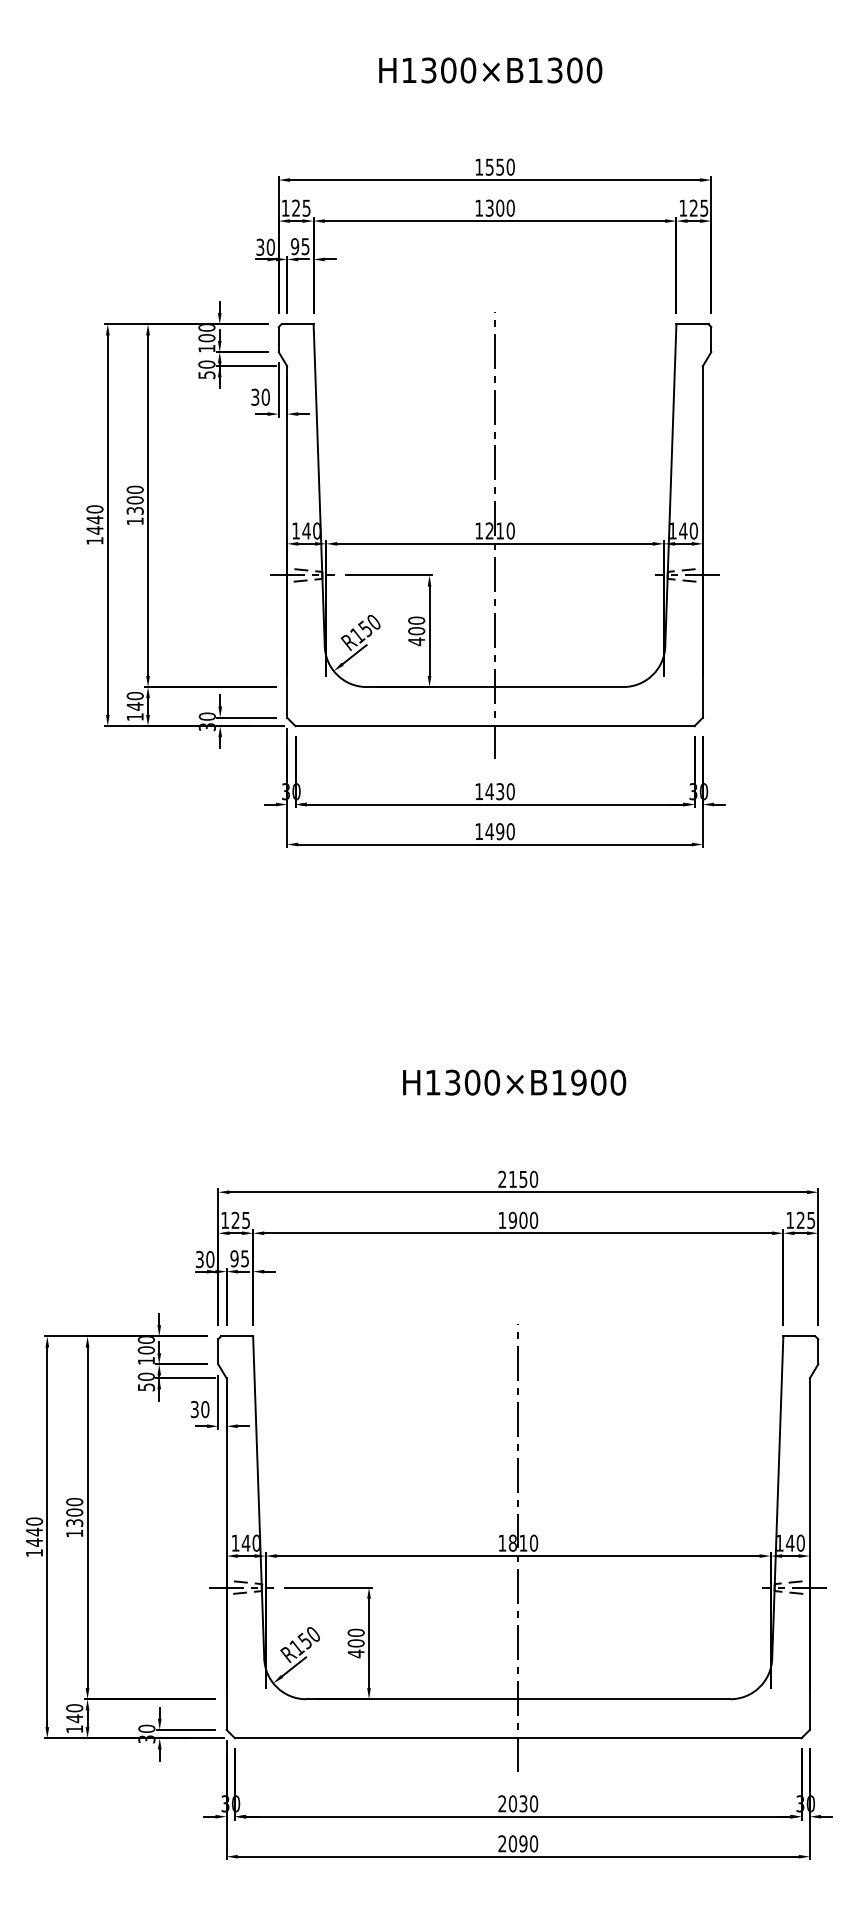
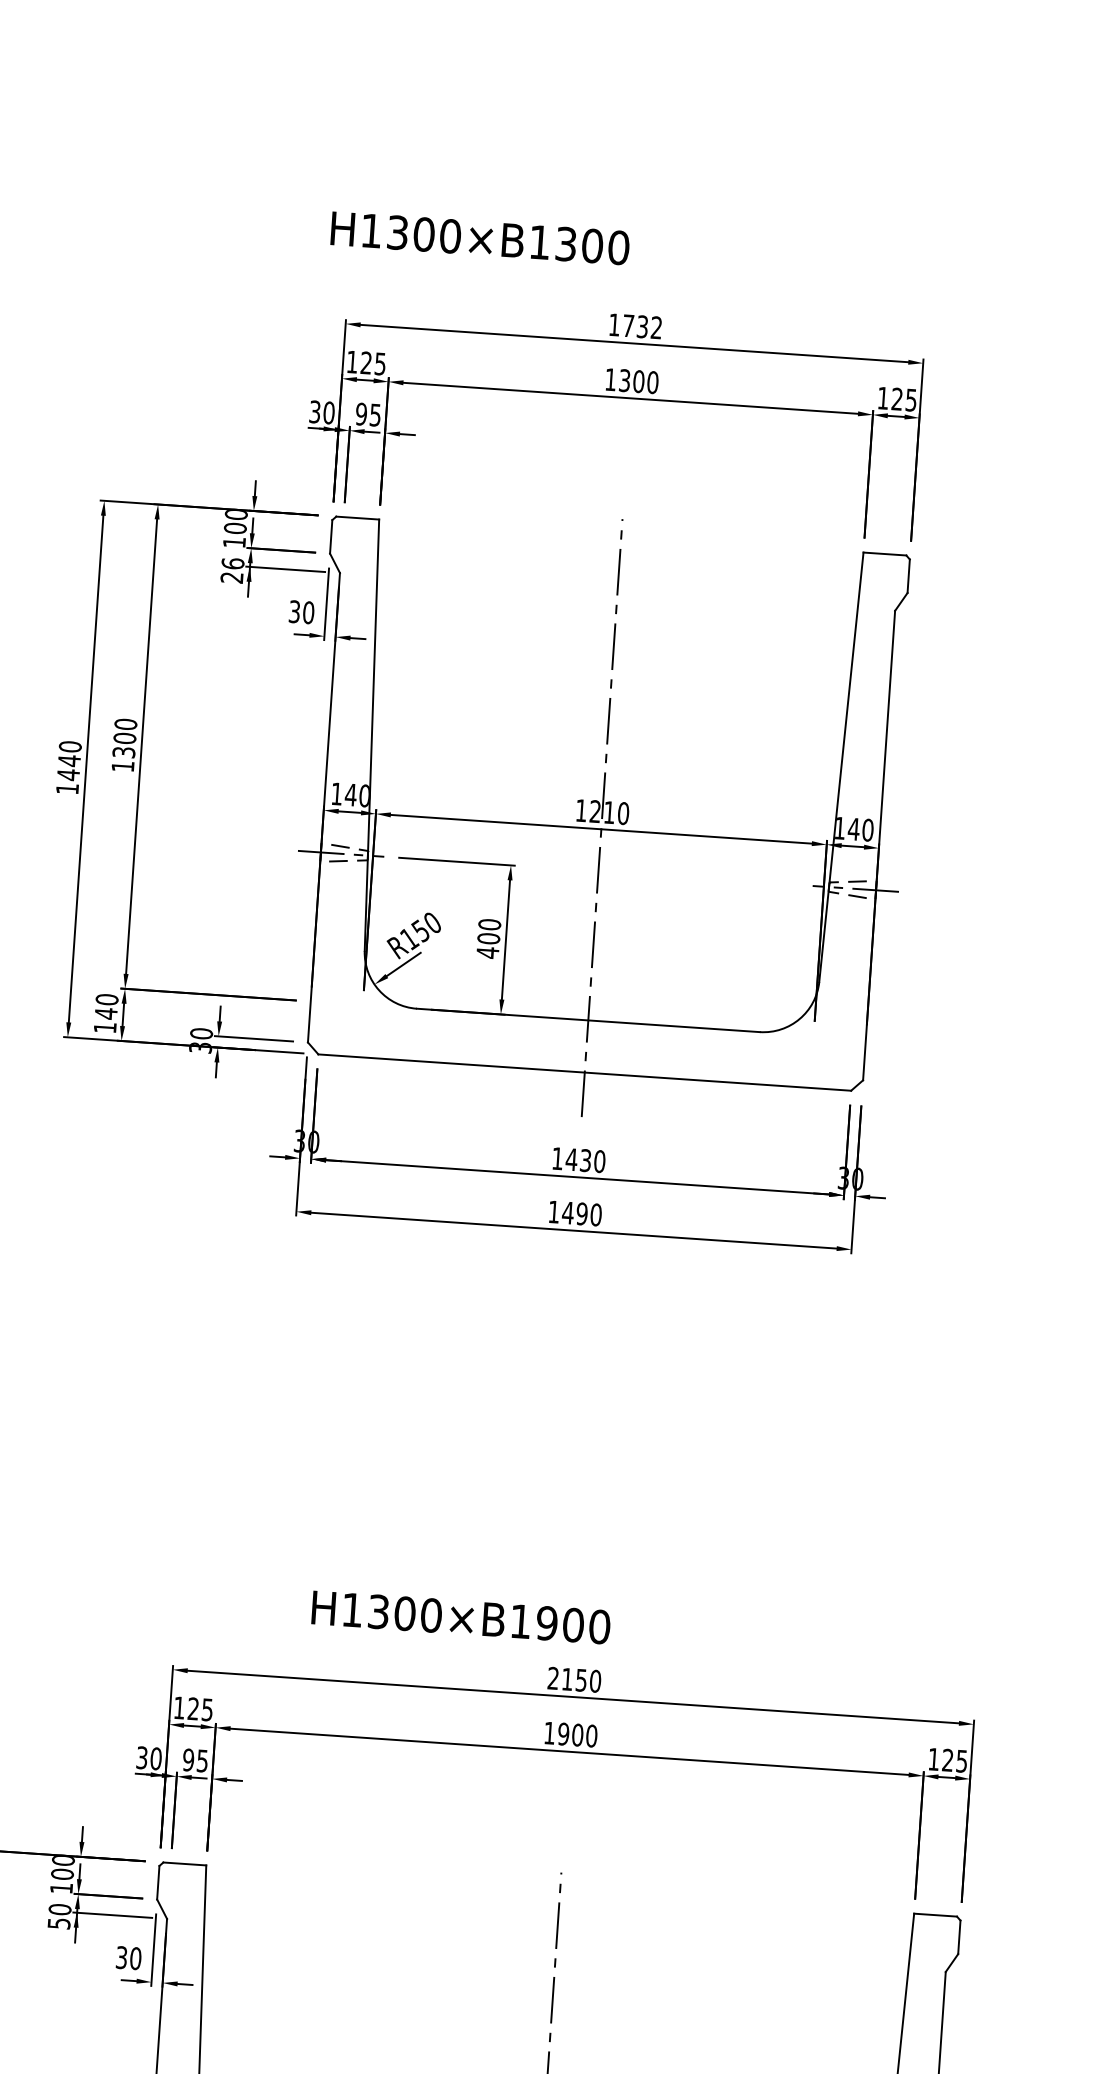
text: (490, 70) -> (479, 238), moved
text: (499, 166) -> (641, 325), 1550 -> 1732
text: (206, 369) -> (232, 570), 50 -> 26
text: (514, 1082) -> (461, 1617), moved

